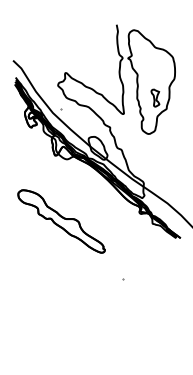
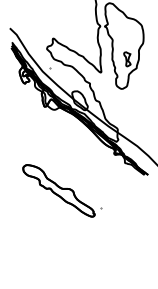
part: (61, 221) -> (58, 190), moved

